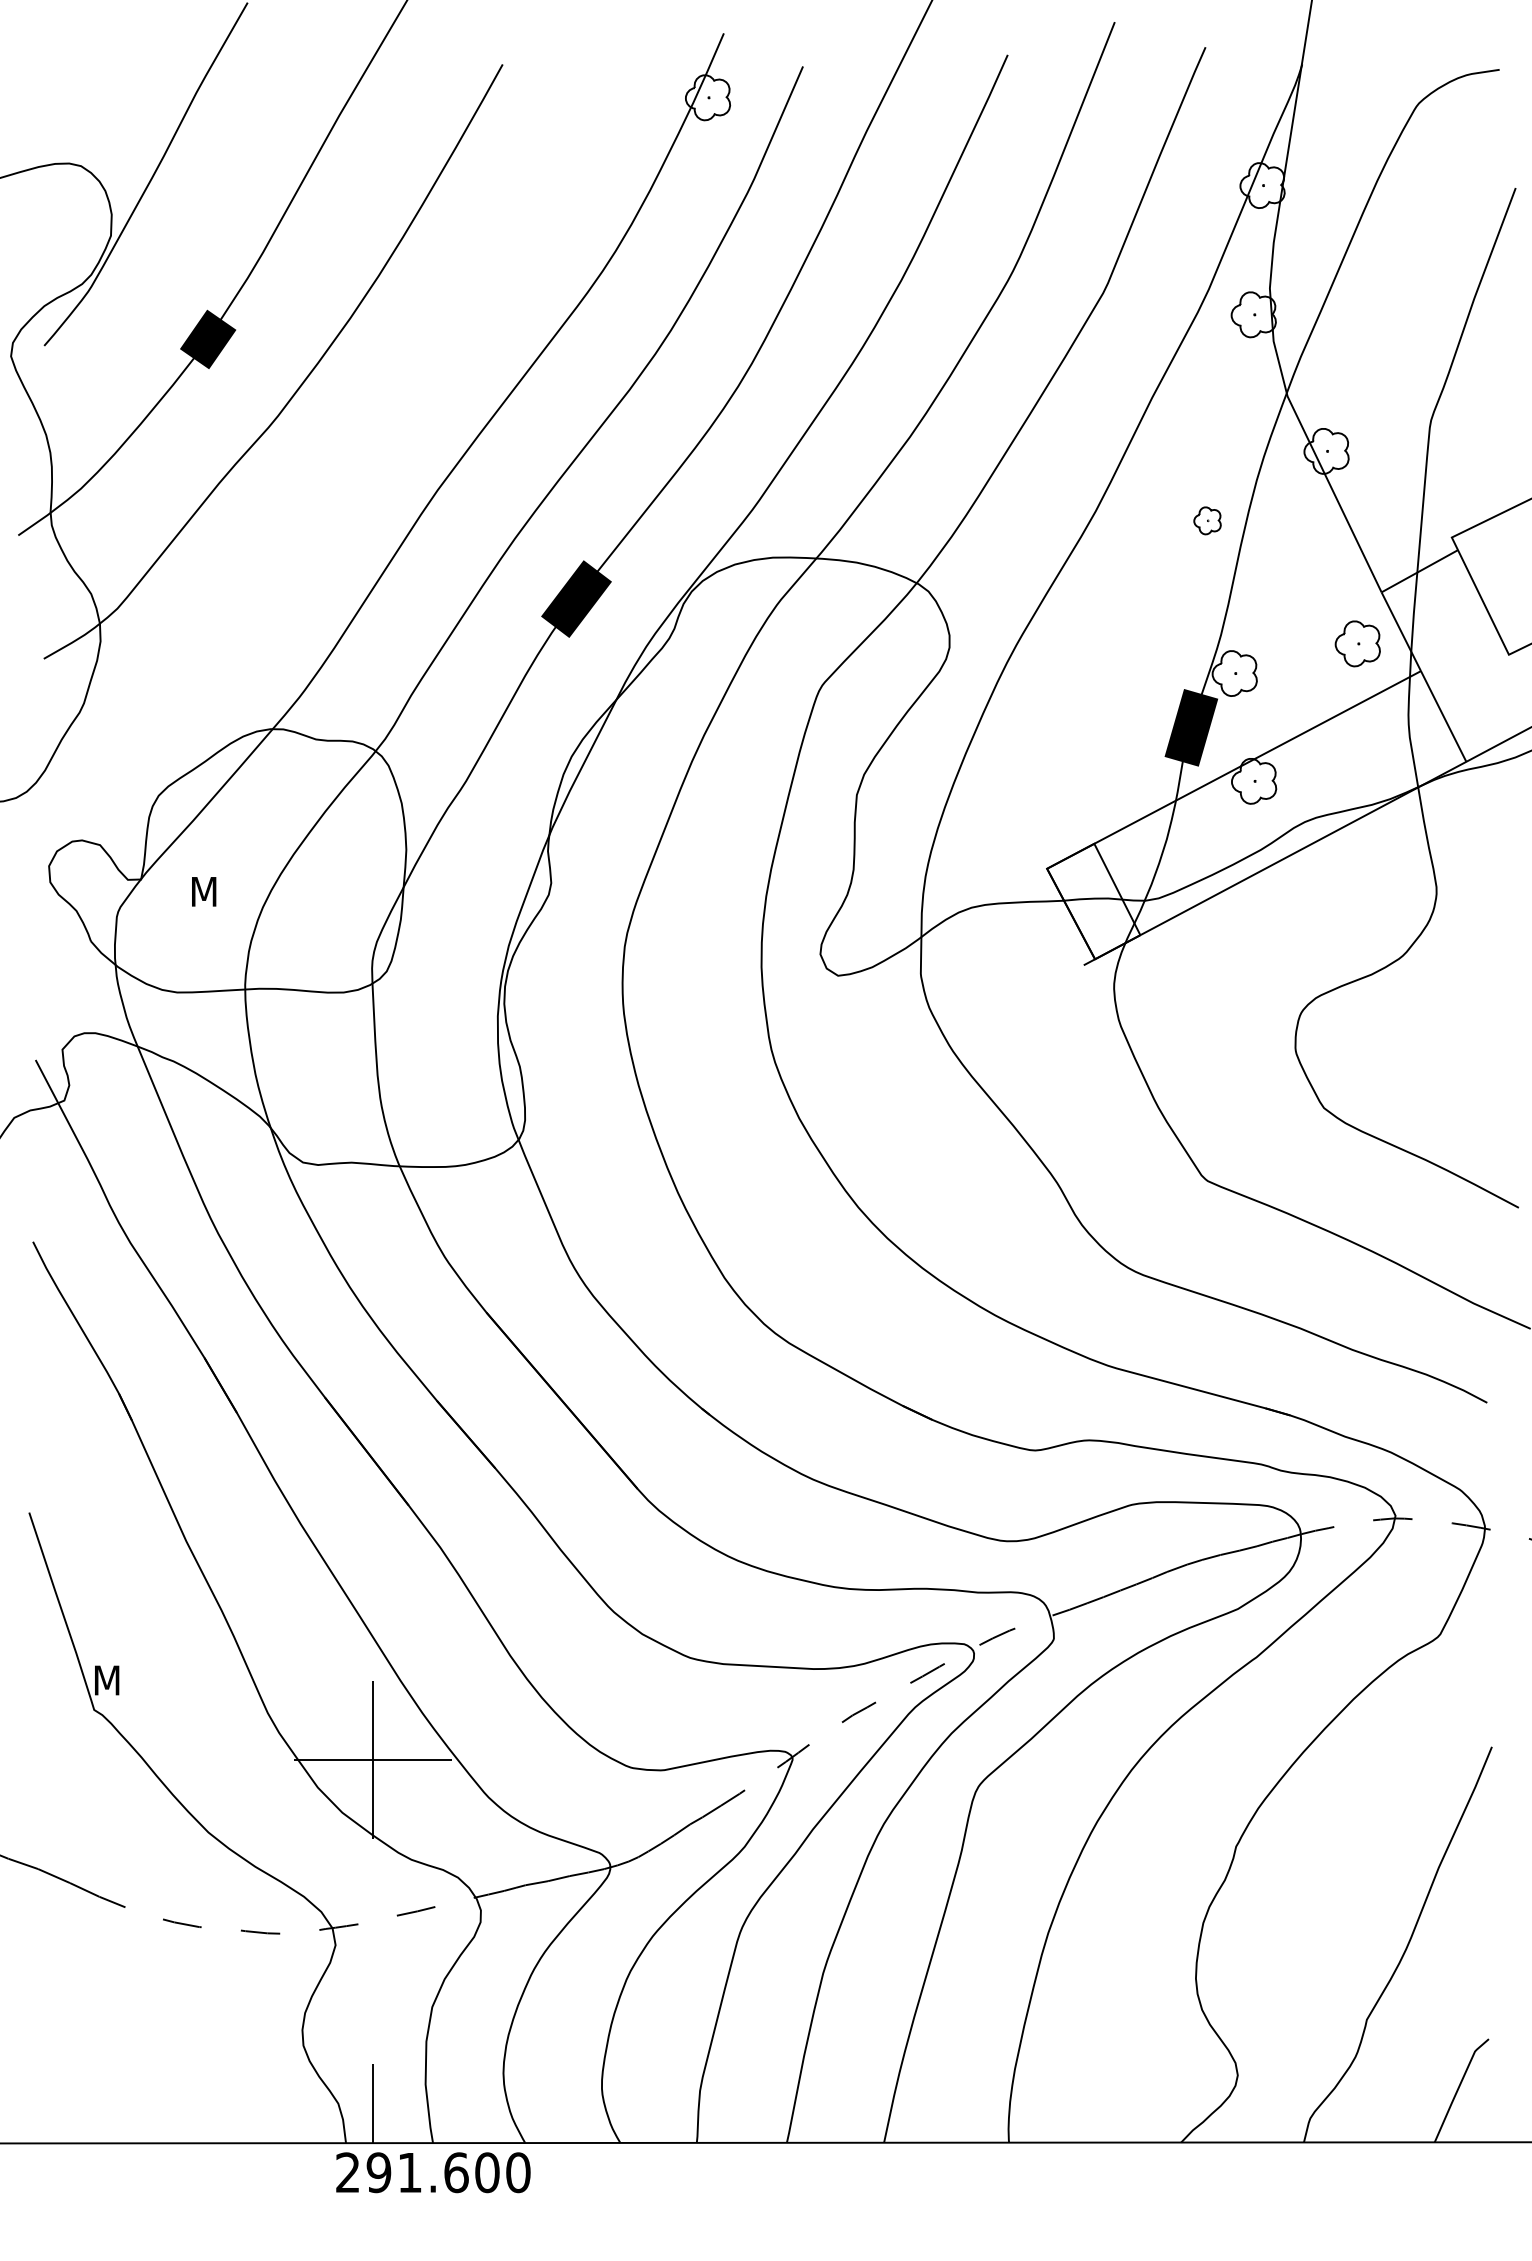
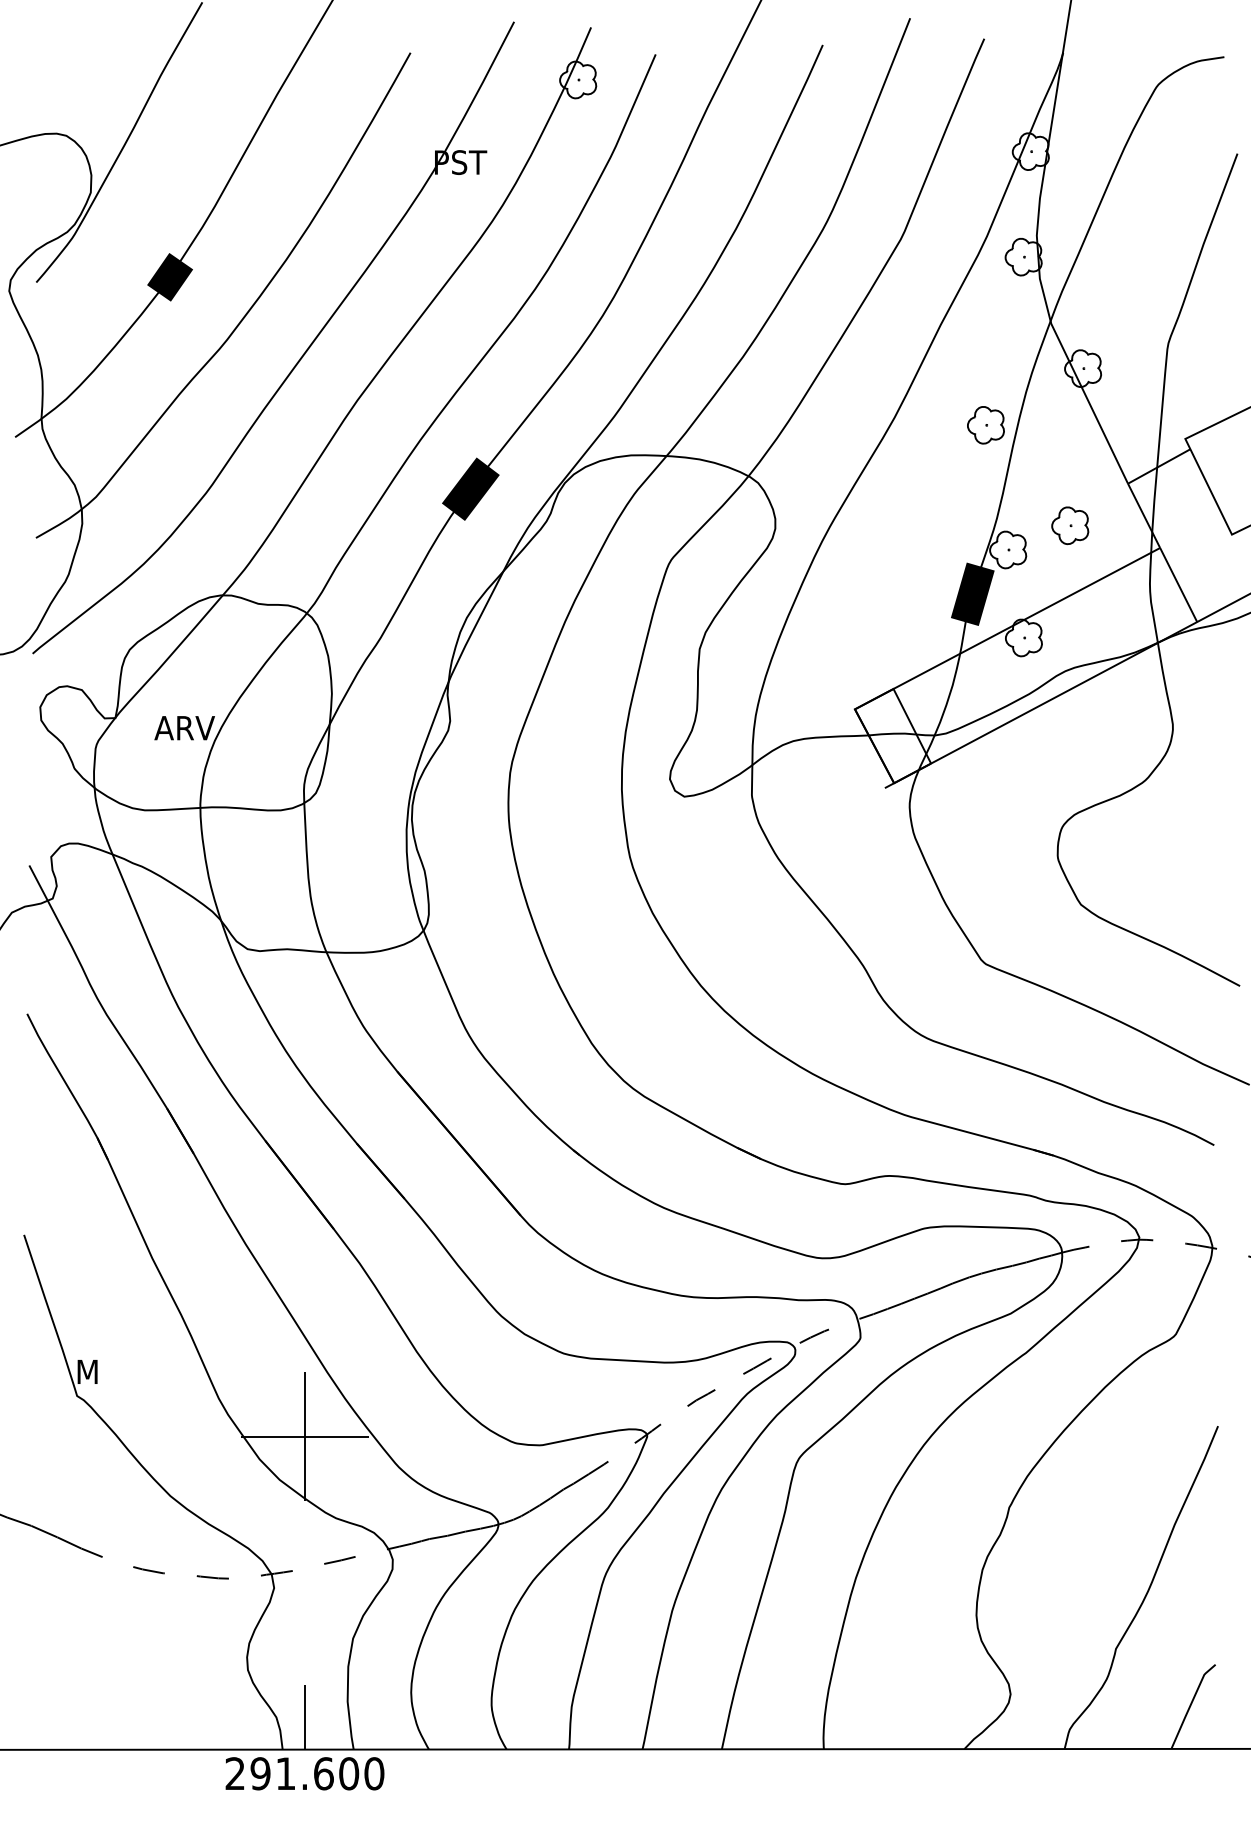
part: (369, 435) -> (301, 355), added
part: (1207, 520) -> (985, 425), size x1.67
part: (1357, 643) -> (1069, 525), moved
text: (225, 891) -> (184, 727), M -> ARV
text: (433, 2172) -> (305, 1773), moved

